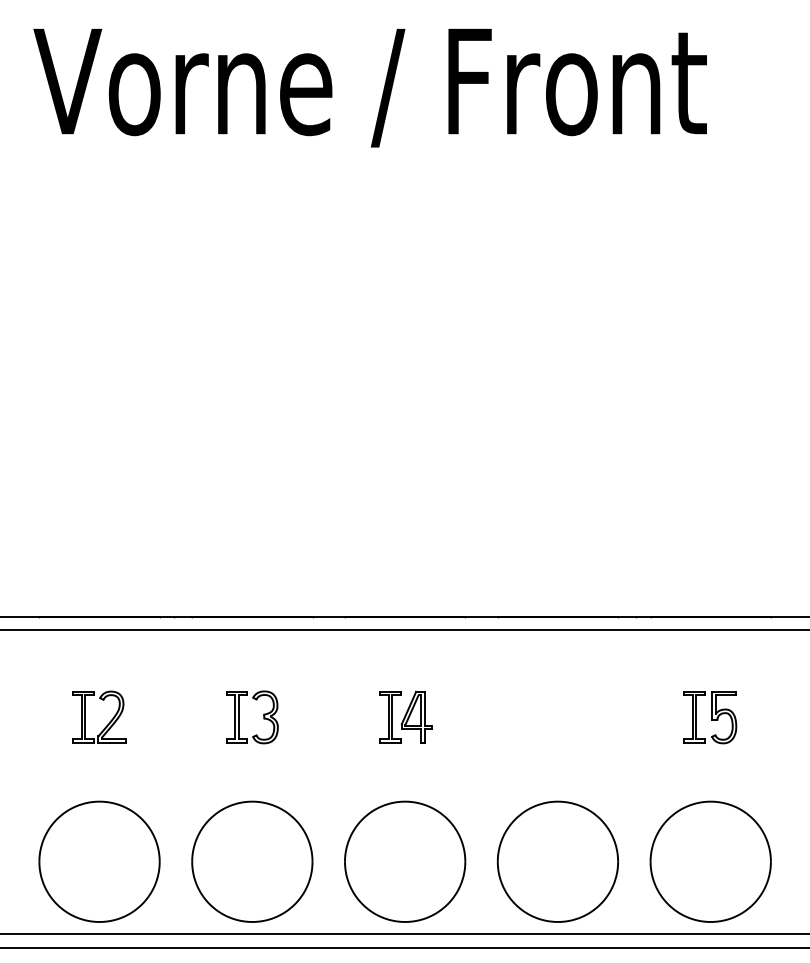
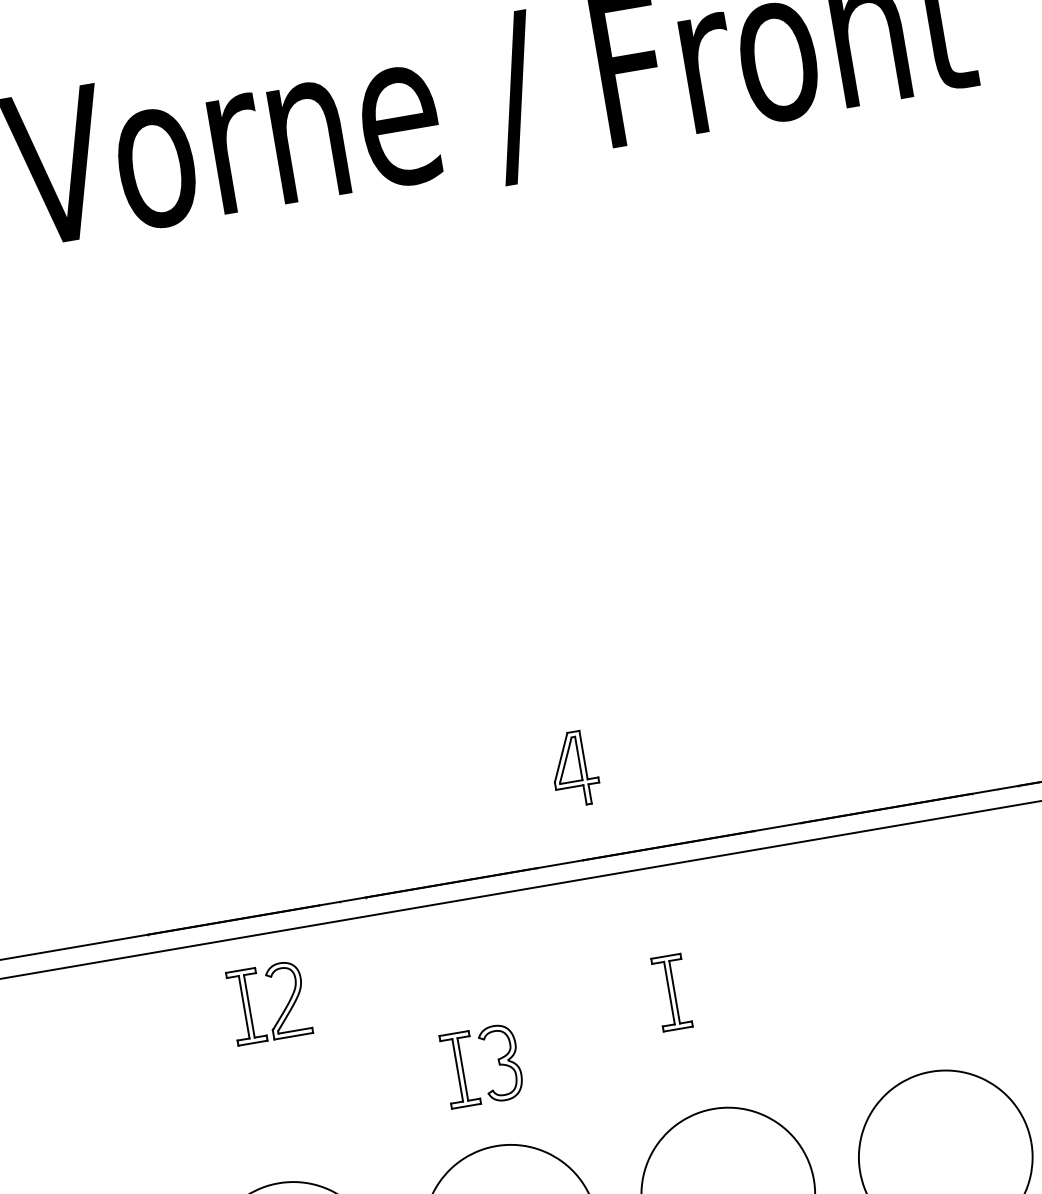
part: (416, 716) -> (573, 767), moved
part: (263, 717) -> (498, 1063), moved
part: (109, 721) -> (285, 1006), moved

